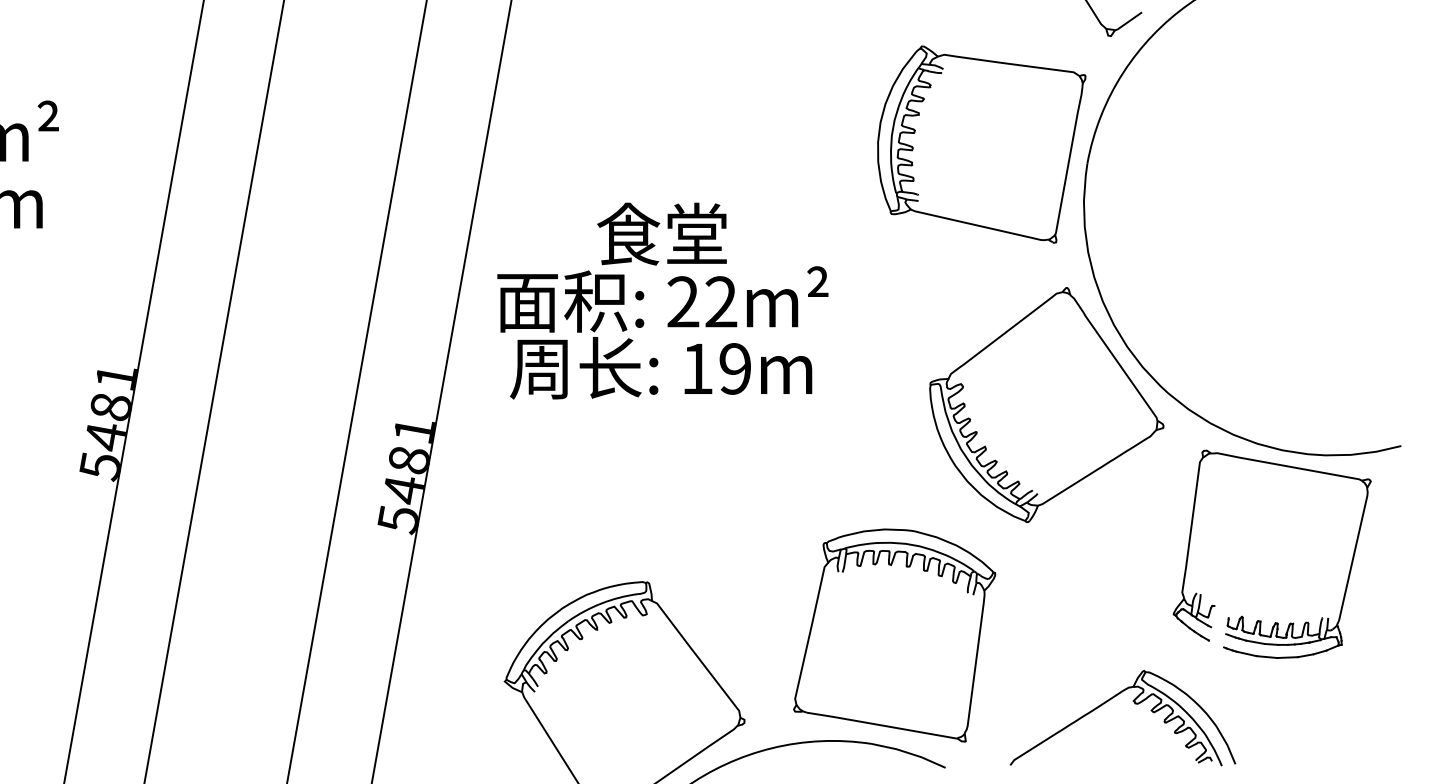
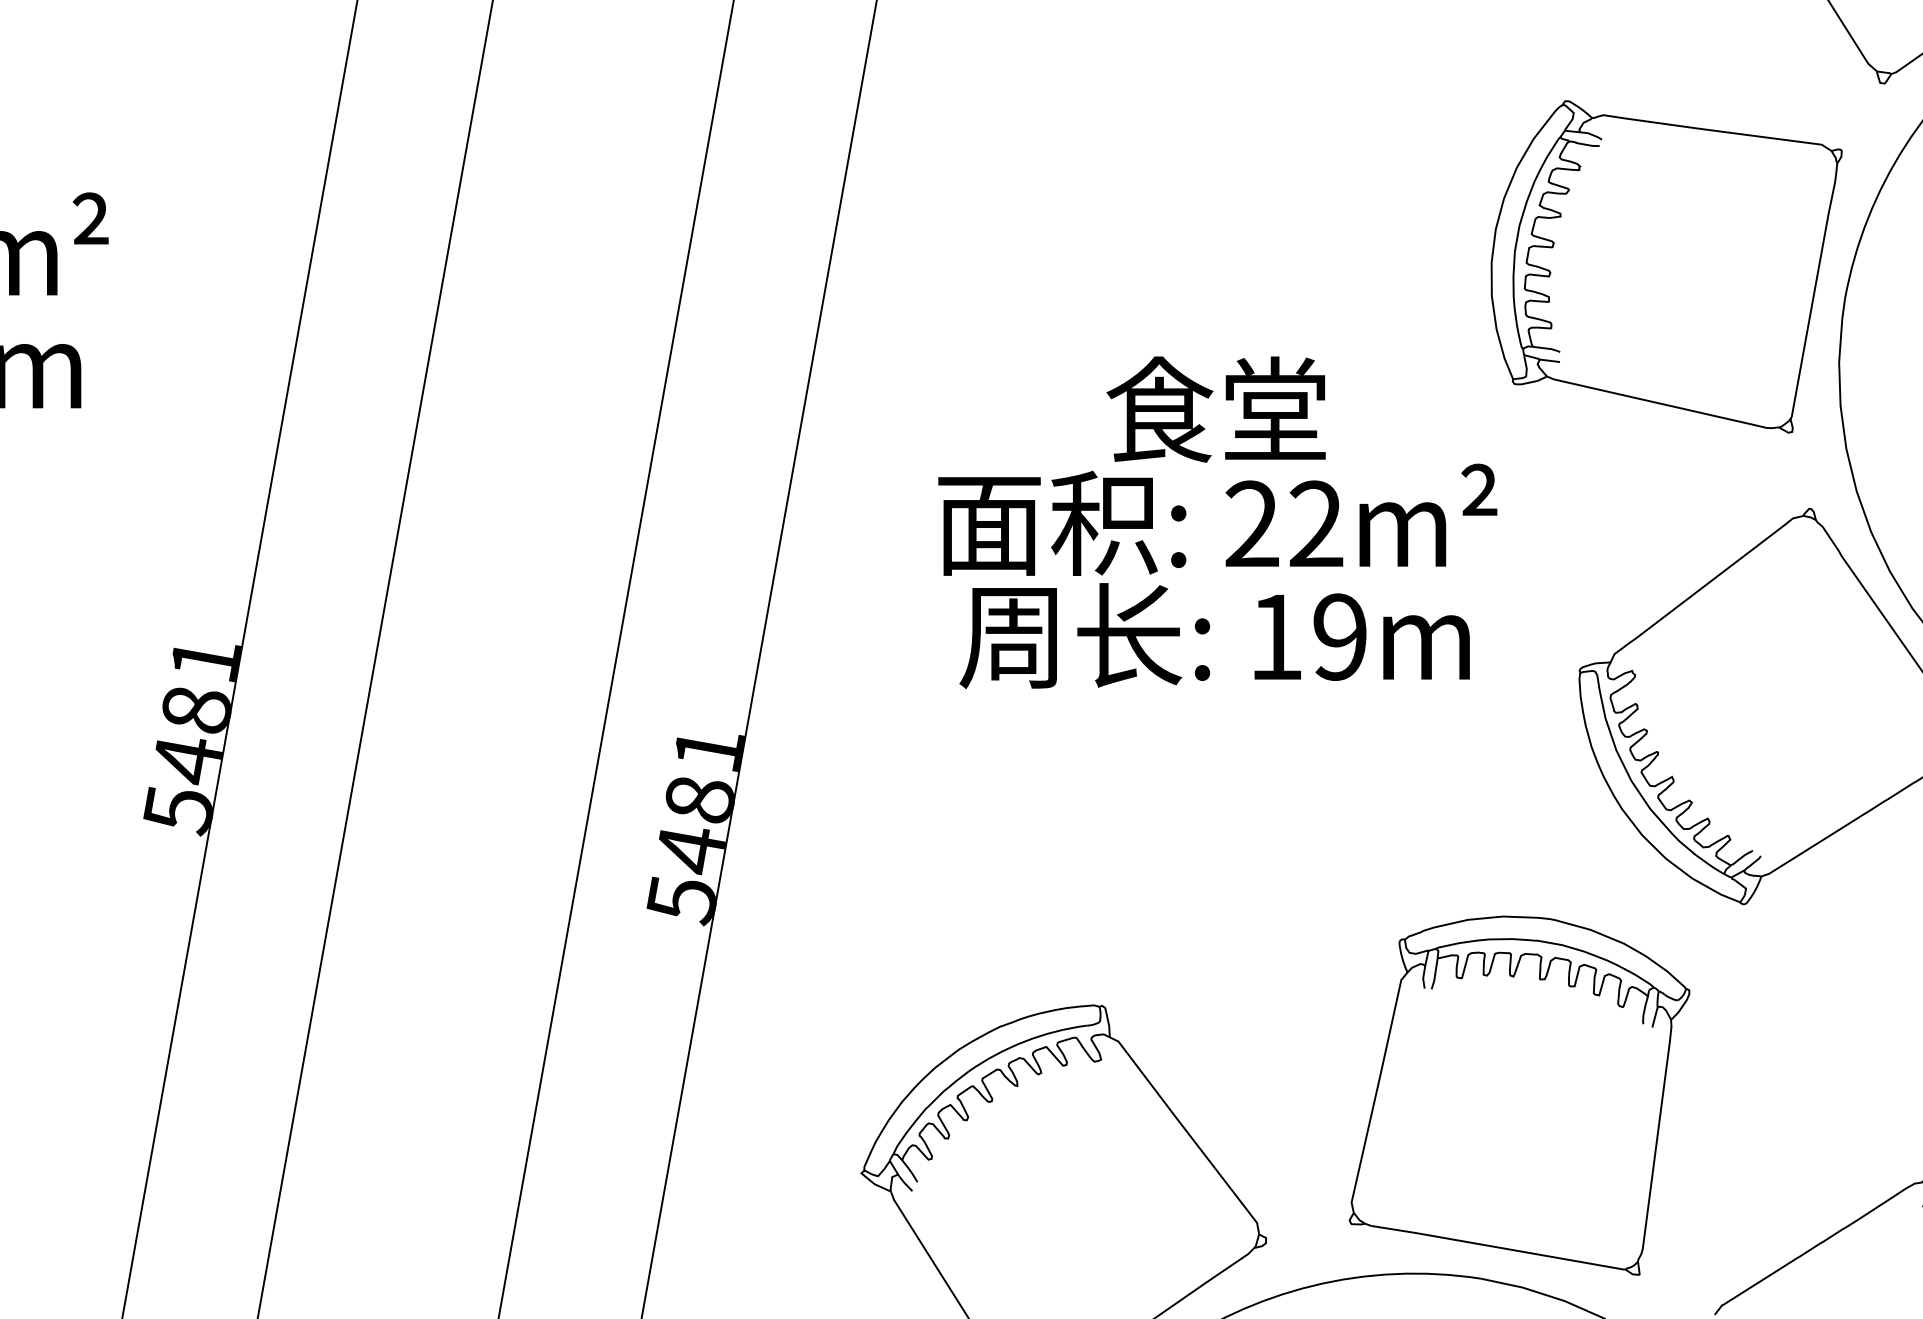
text: (662, 300) -> (1217, 521), moved

